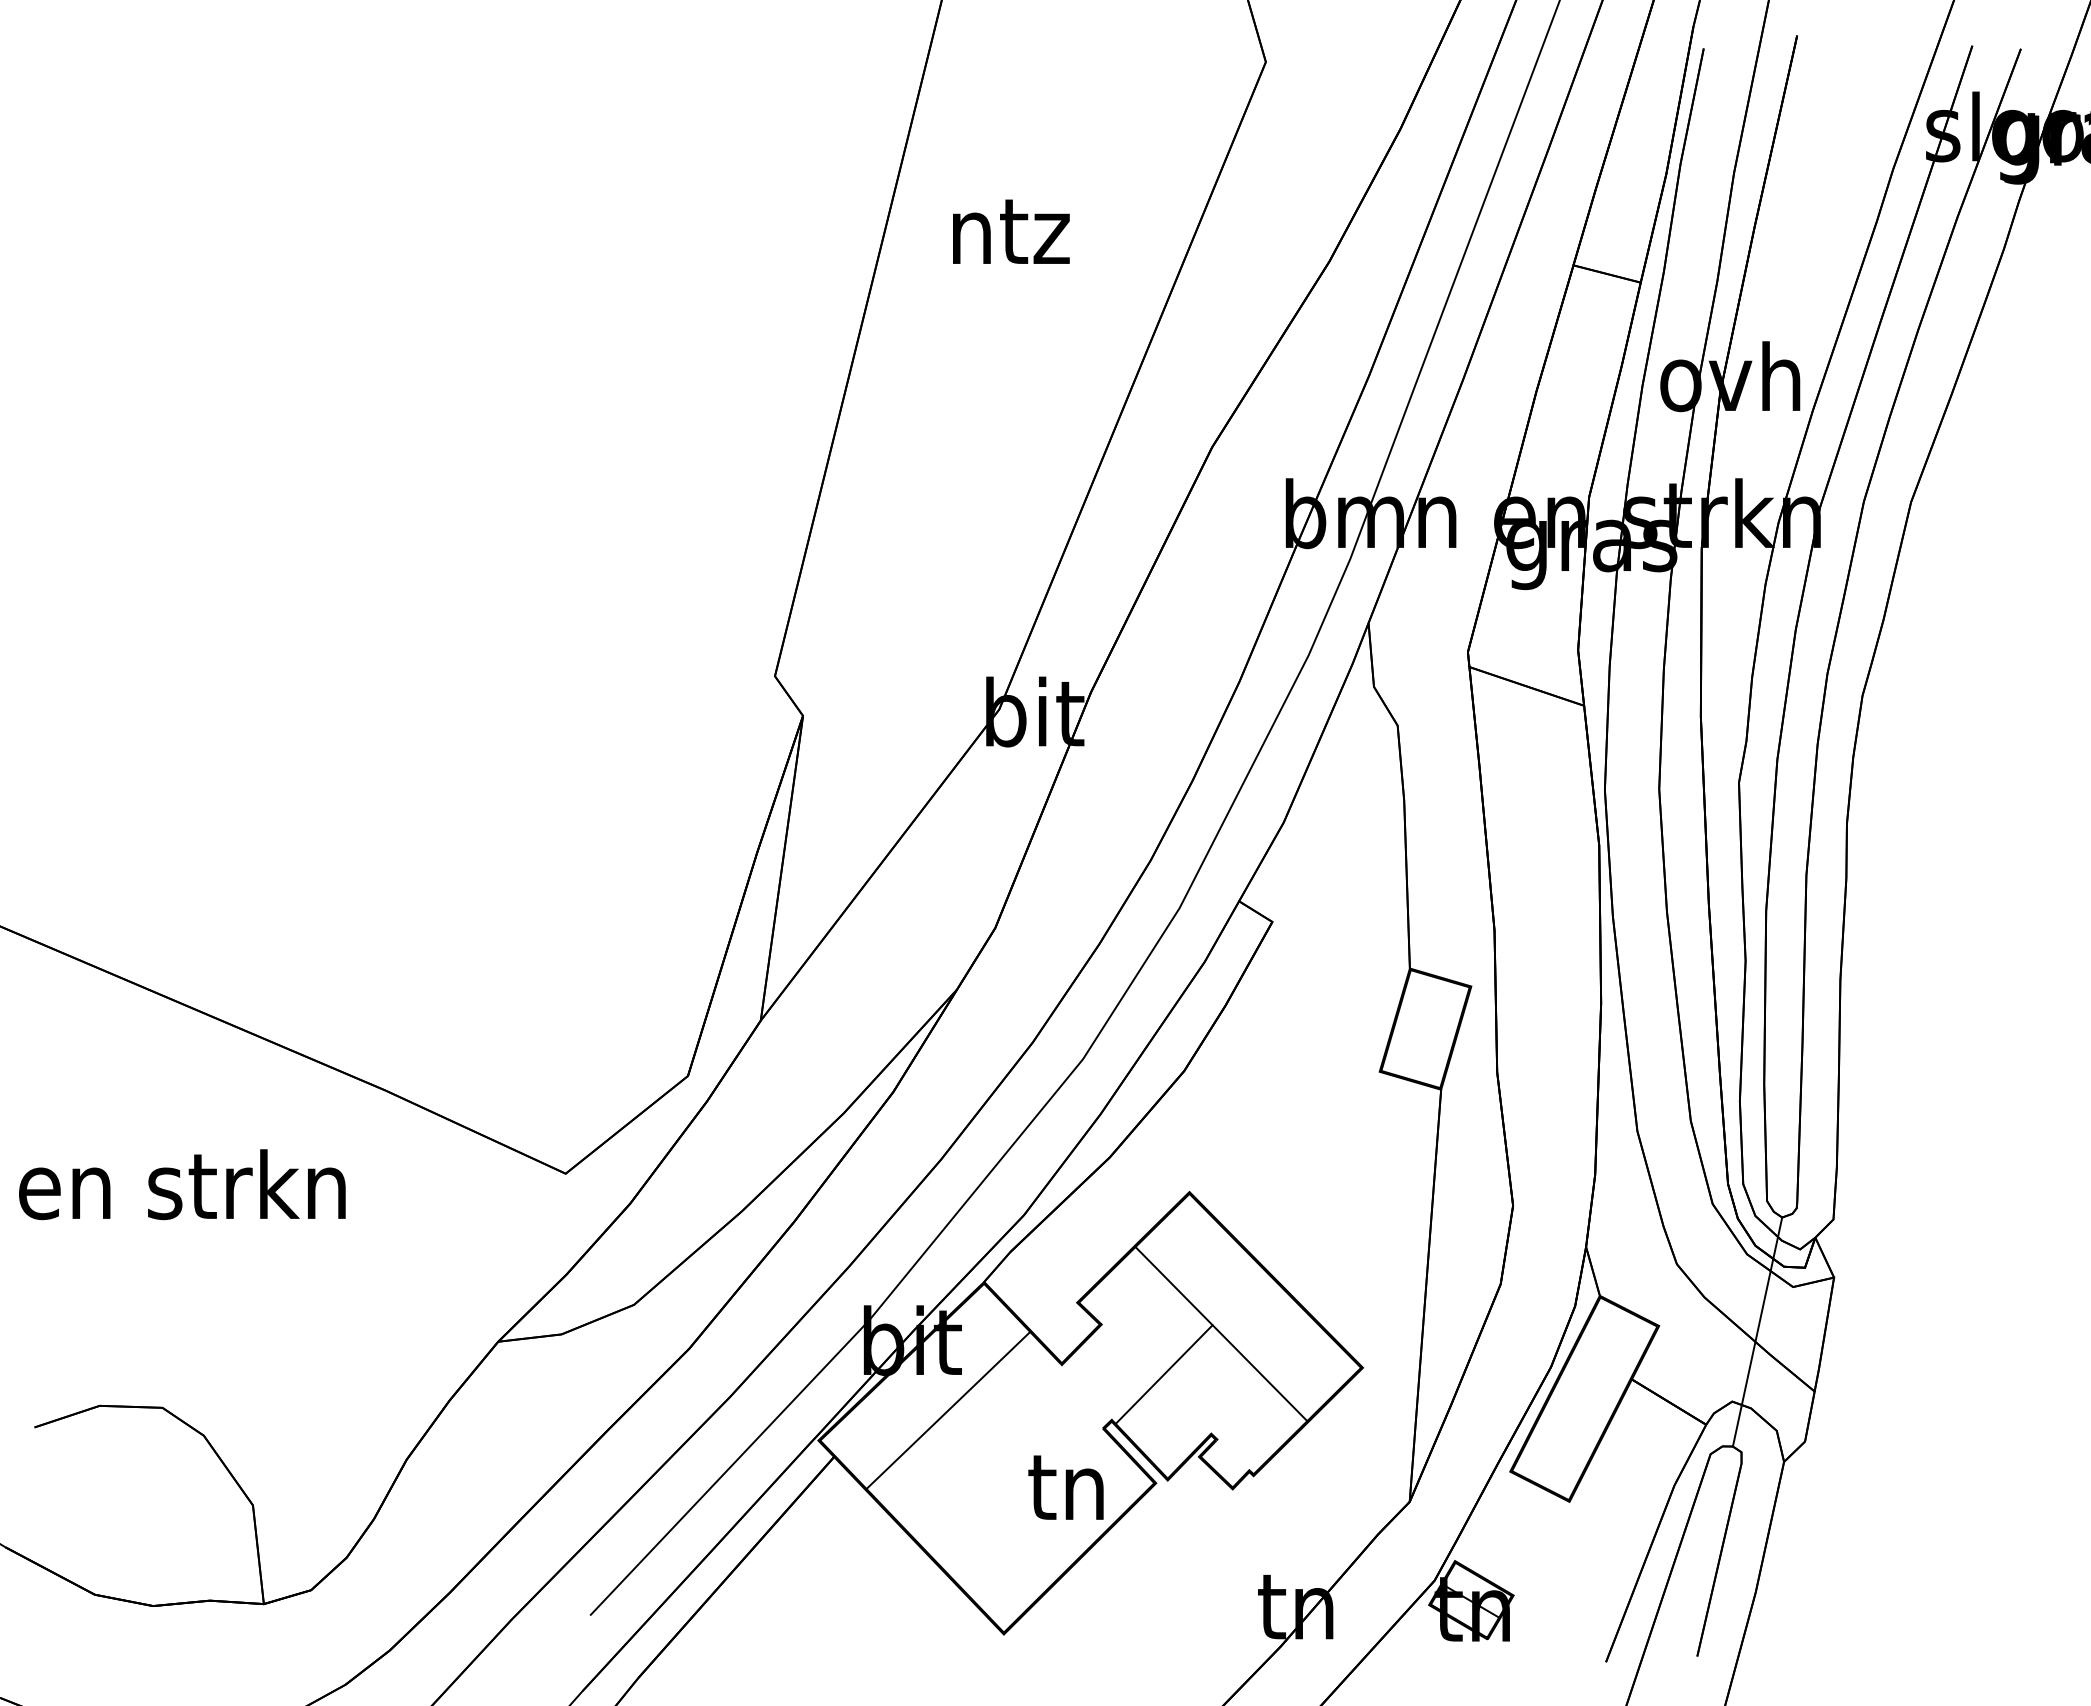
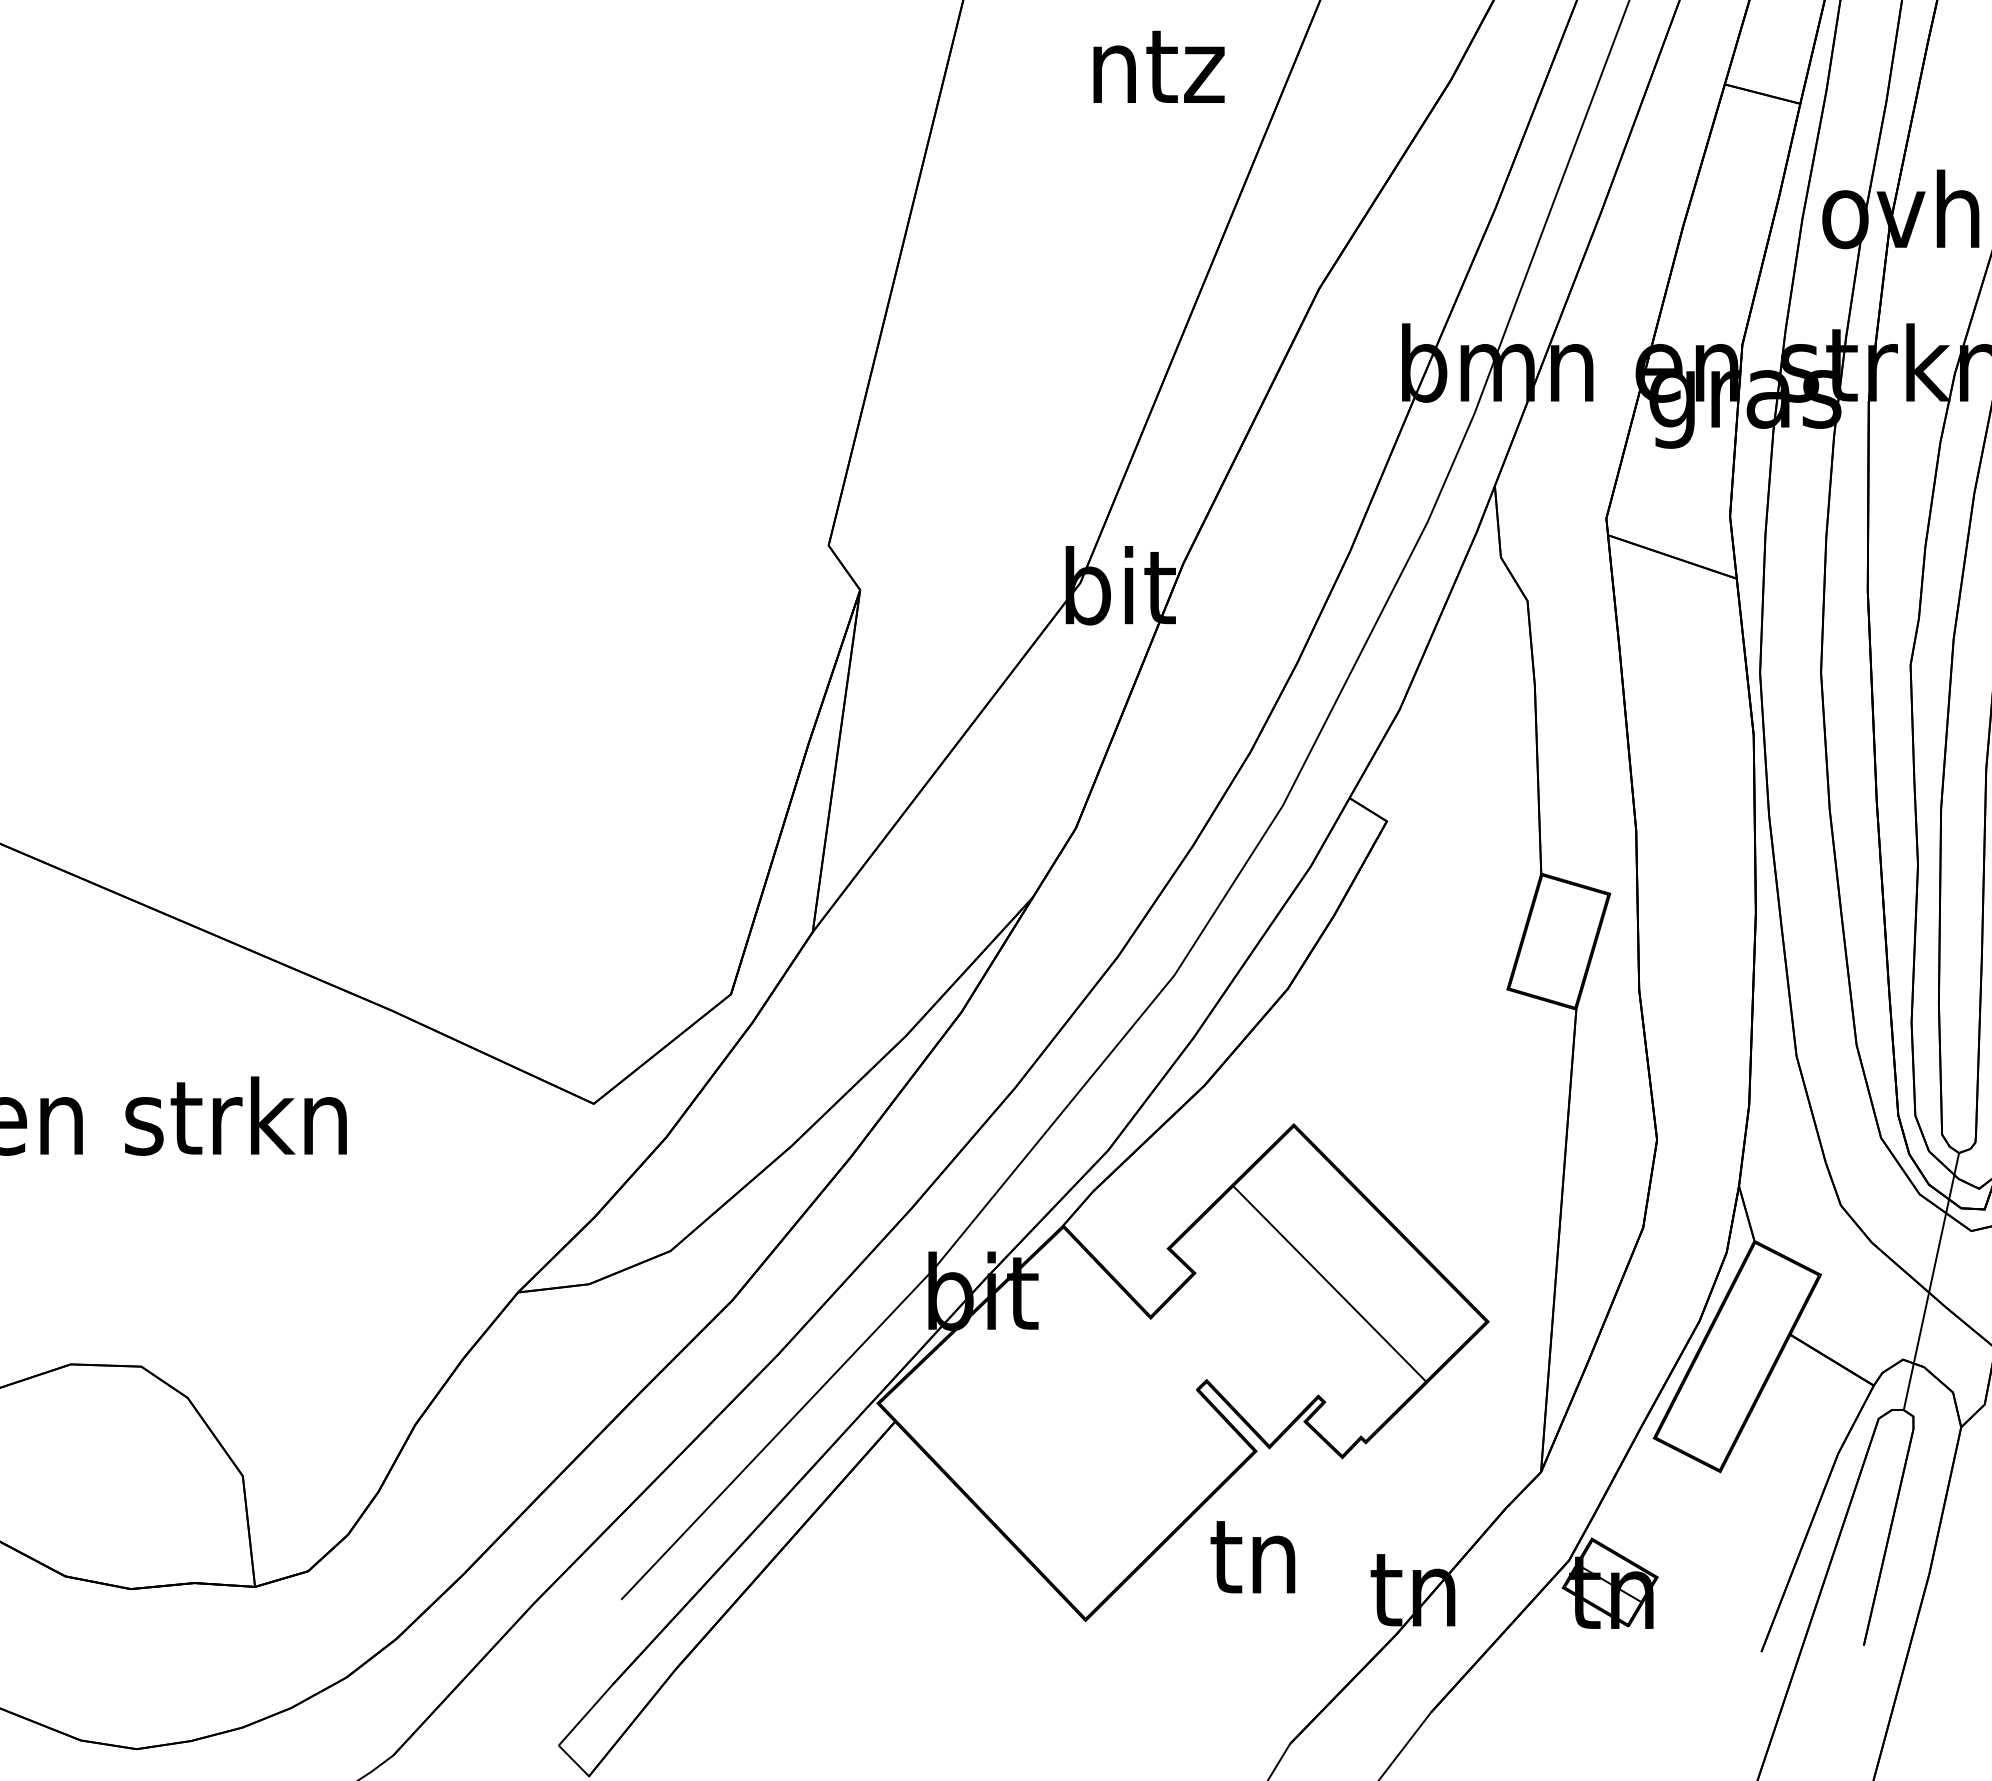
text: (1011, 231) -> (1159, 66), moved
line: (1164, 1373) -> (1265, 1328), removed
line: (948, 1410) -> (1023, 1369), removed
text: (1065, 1487) -> (1252, 1557), moved

